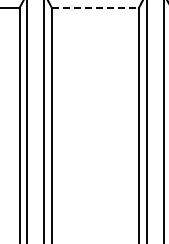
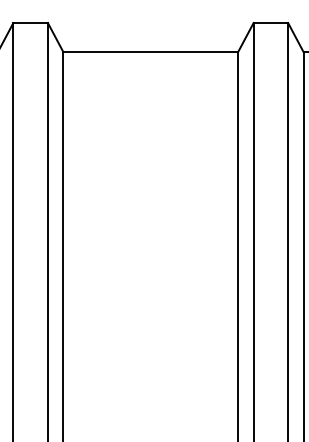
line: (95, 8) -> (150, 52), dashed -> solid

